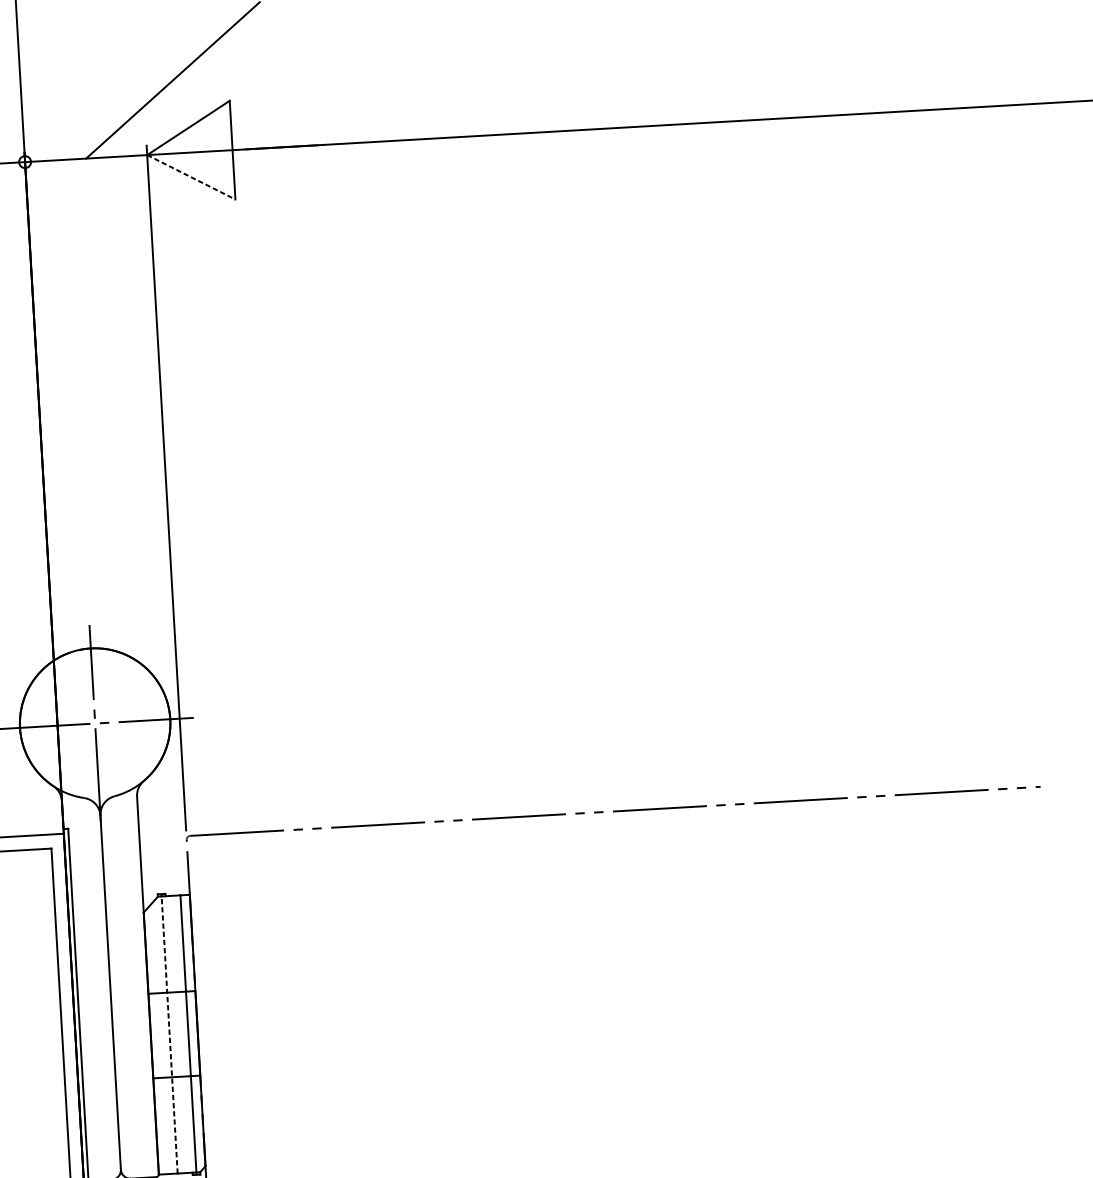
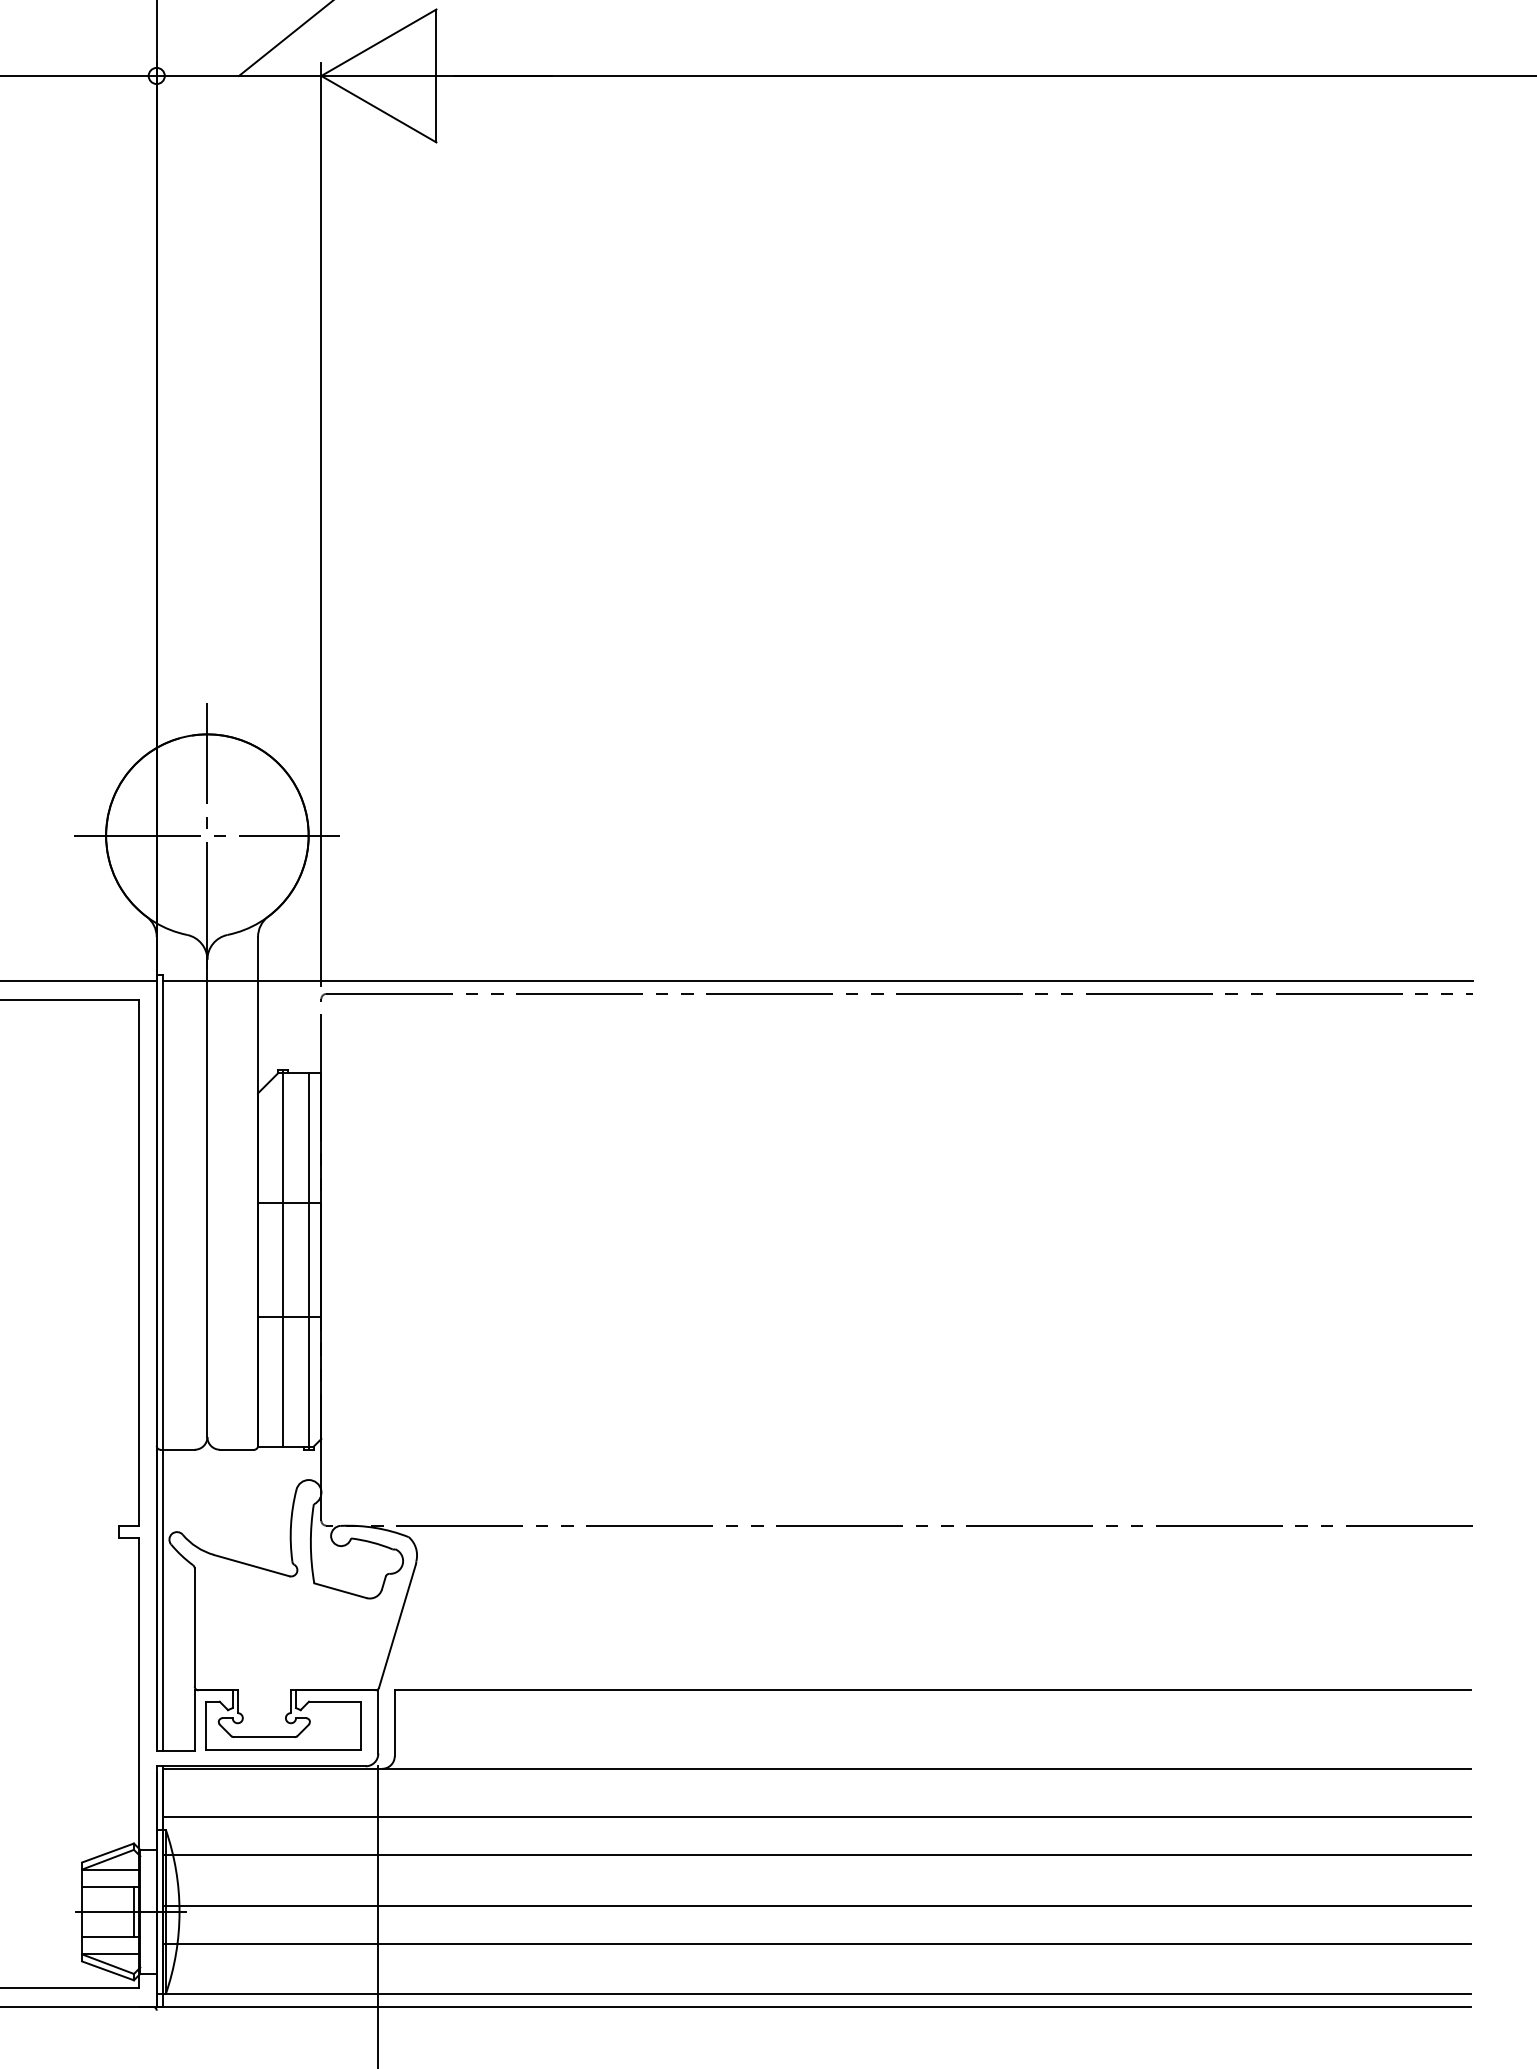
line: (191, 177) -> (379, 109), dashed -> solid
line: (554, 805) -> (817, 981), added
line: (169, 1033) -> (283, 1257), dashed -> solid

